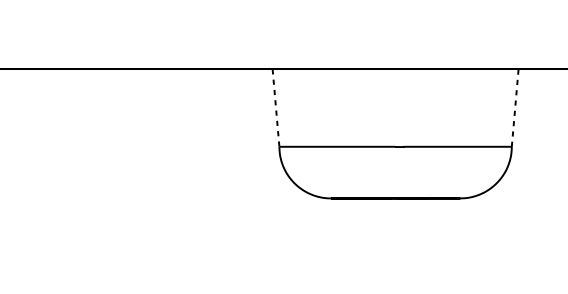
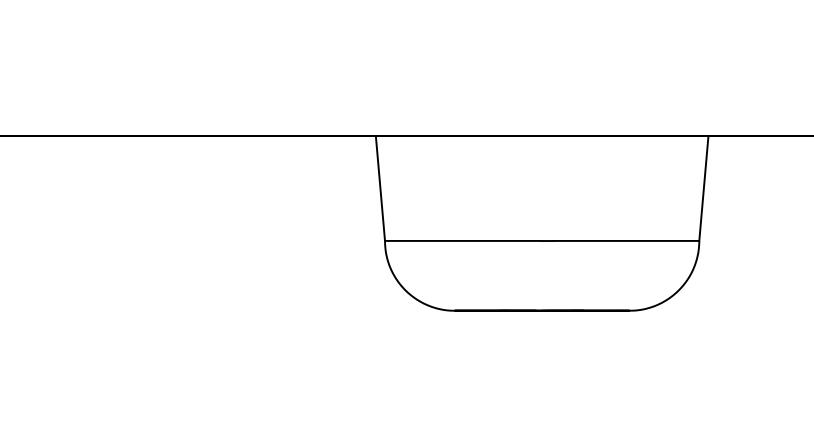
line: (276, 108) -> (380, 188), dashed -> solid
line: (514, 108) -> (703, 188), dashed -> solid

